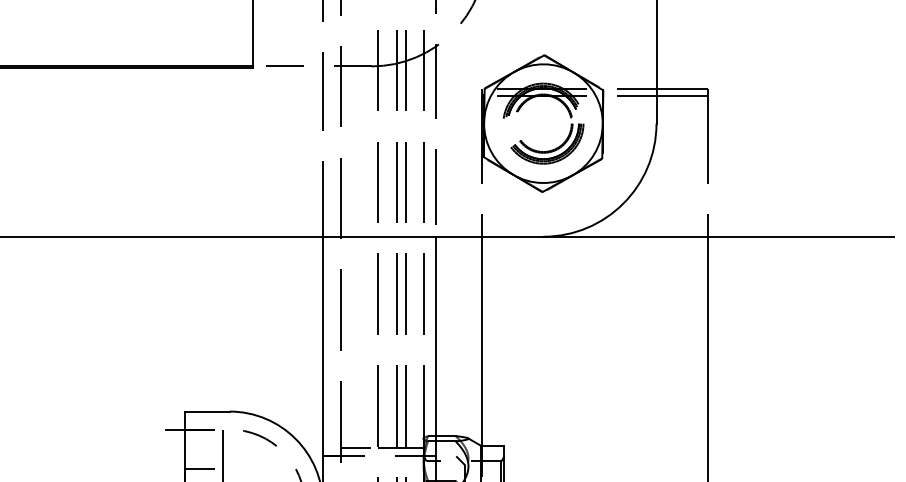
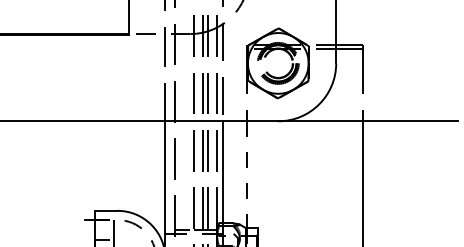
line: (481, 342) -> (246, 175), solid -> dashed

